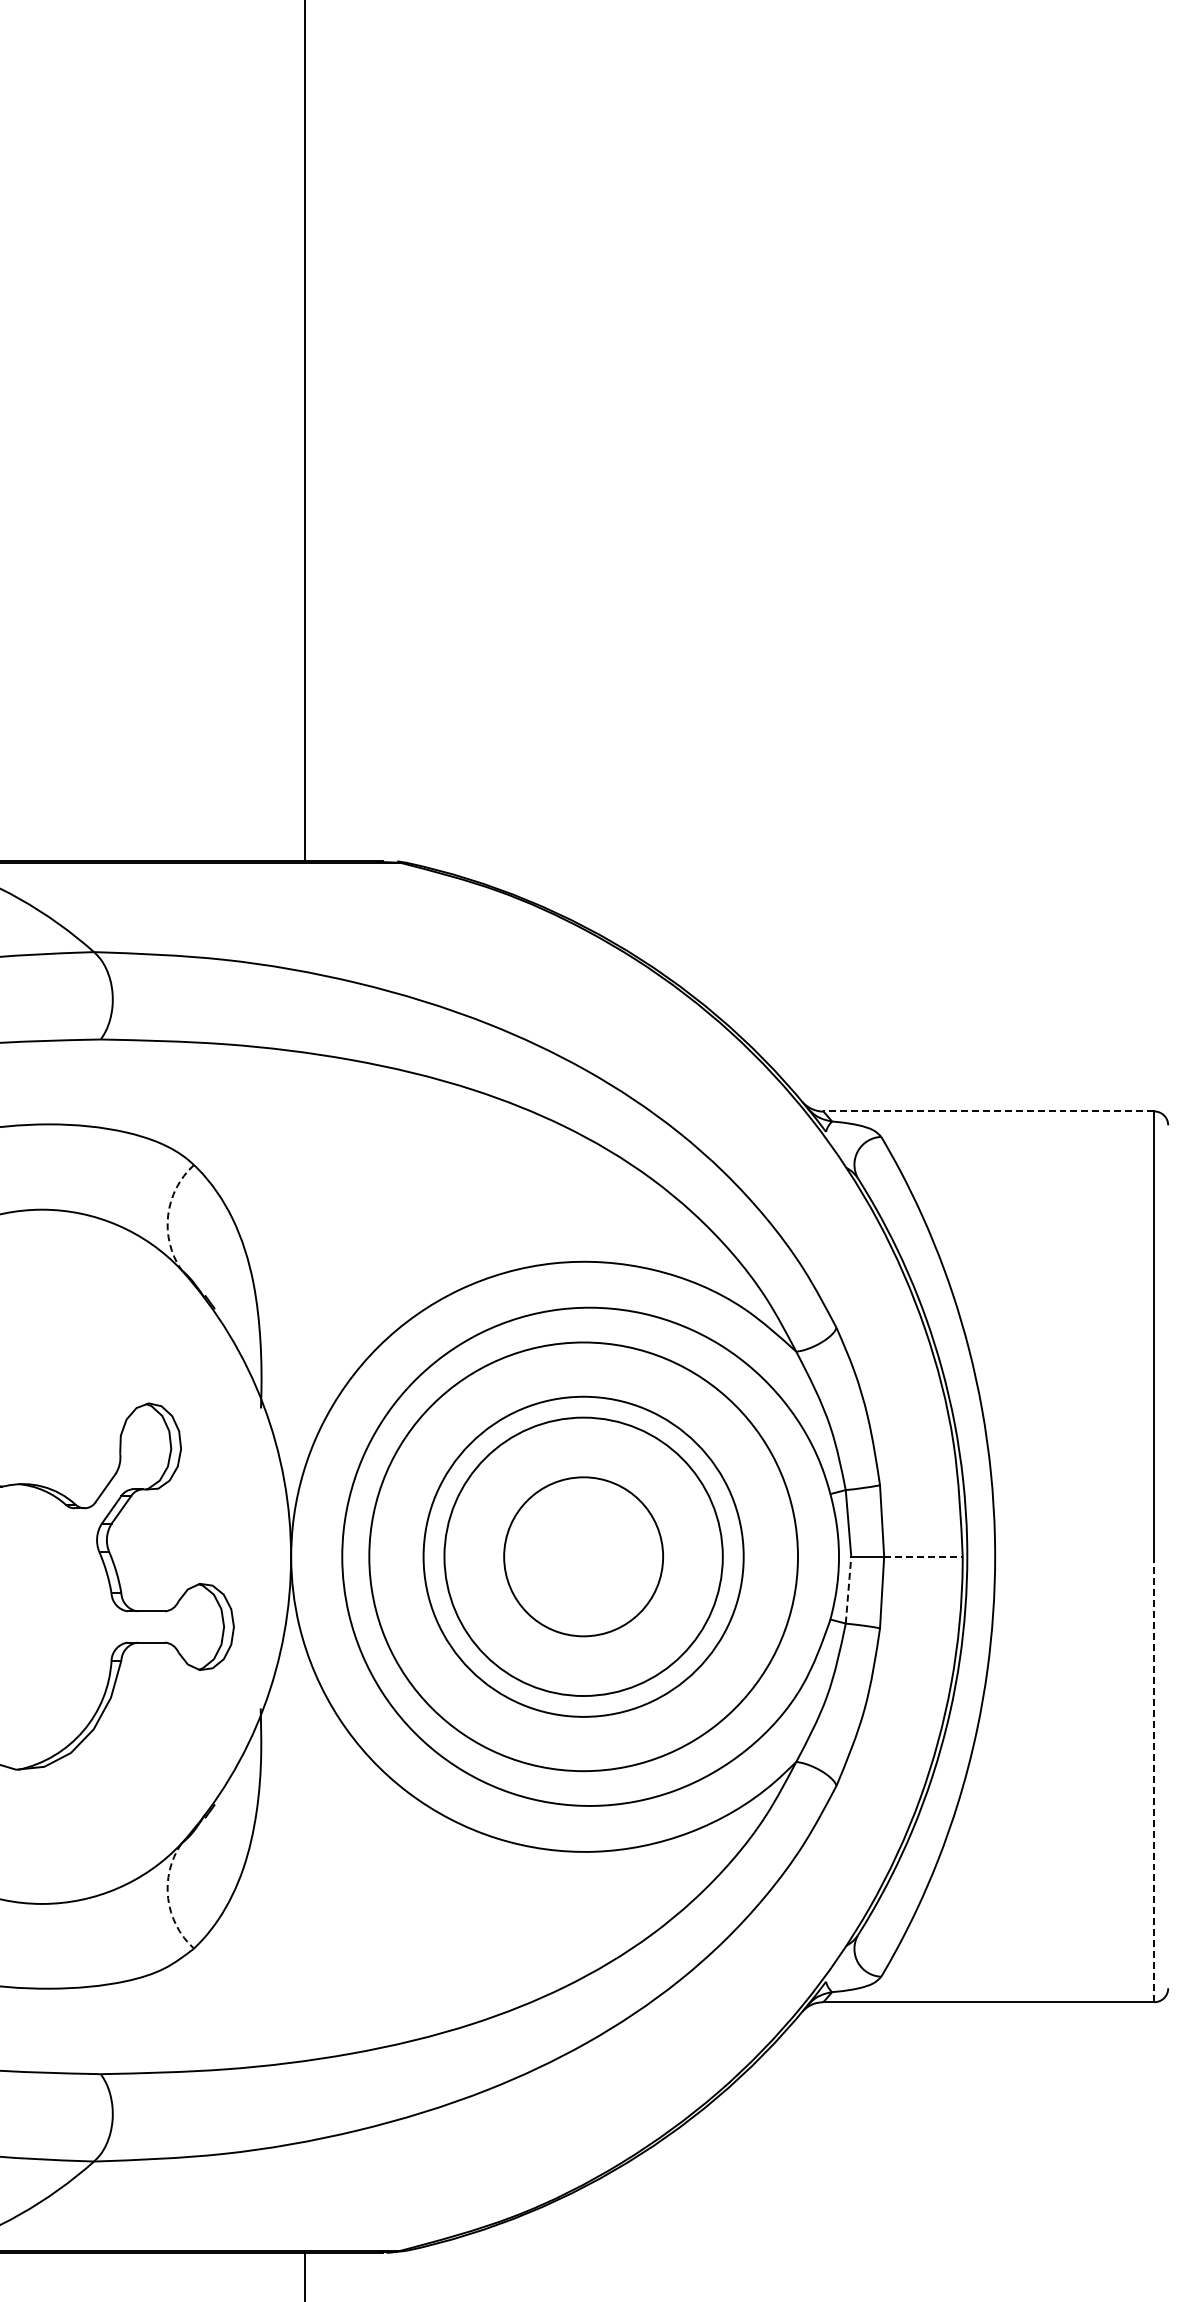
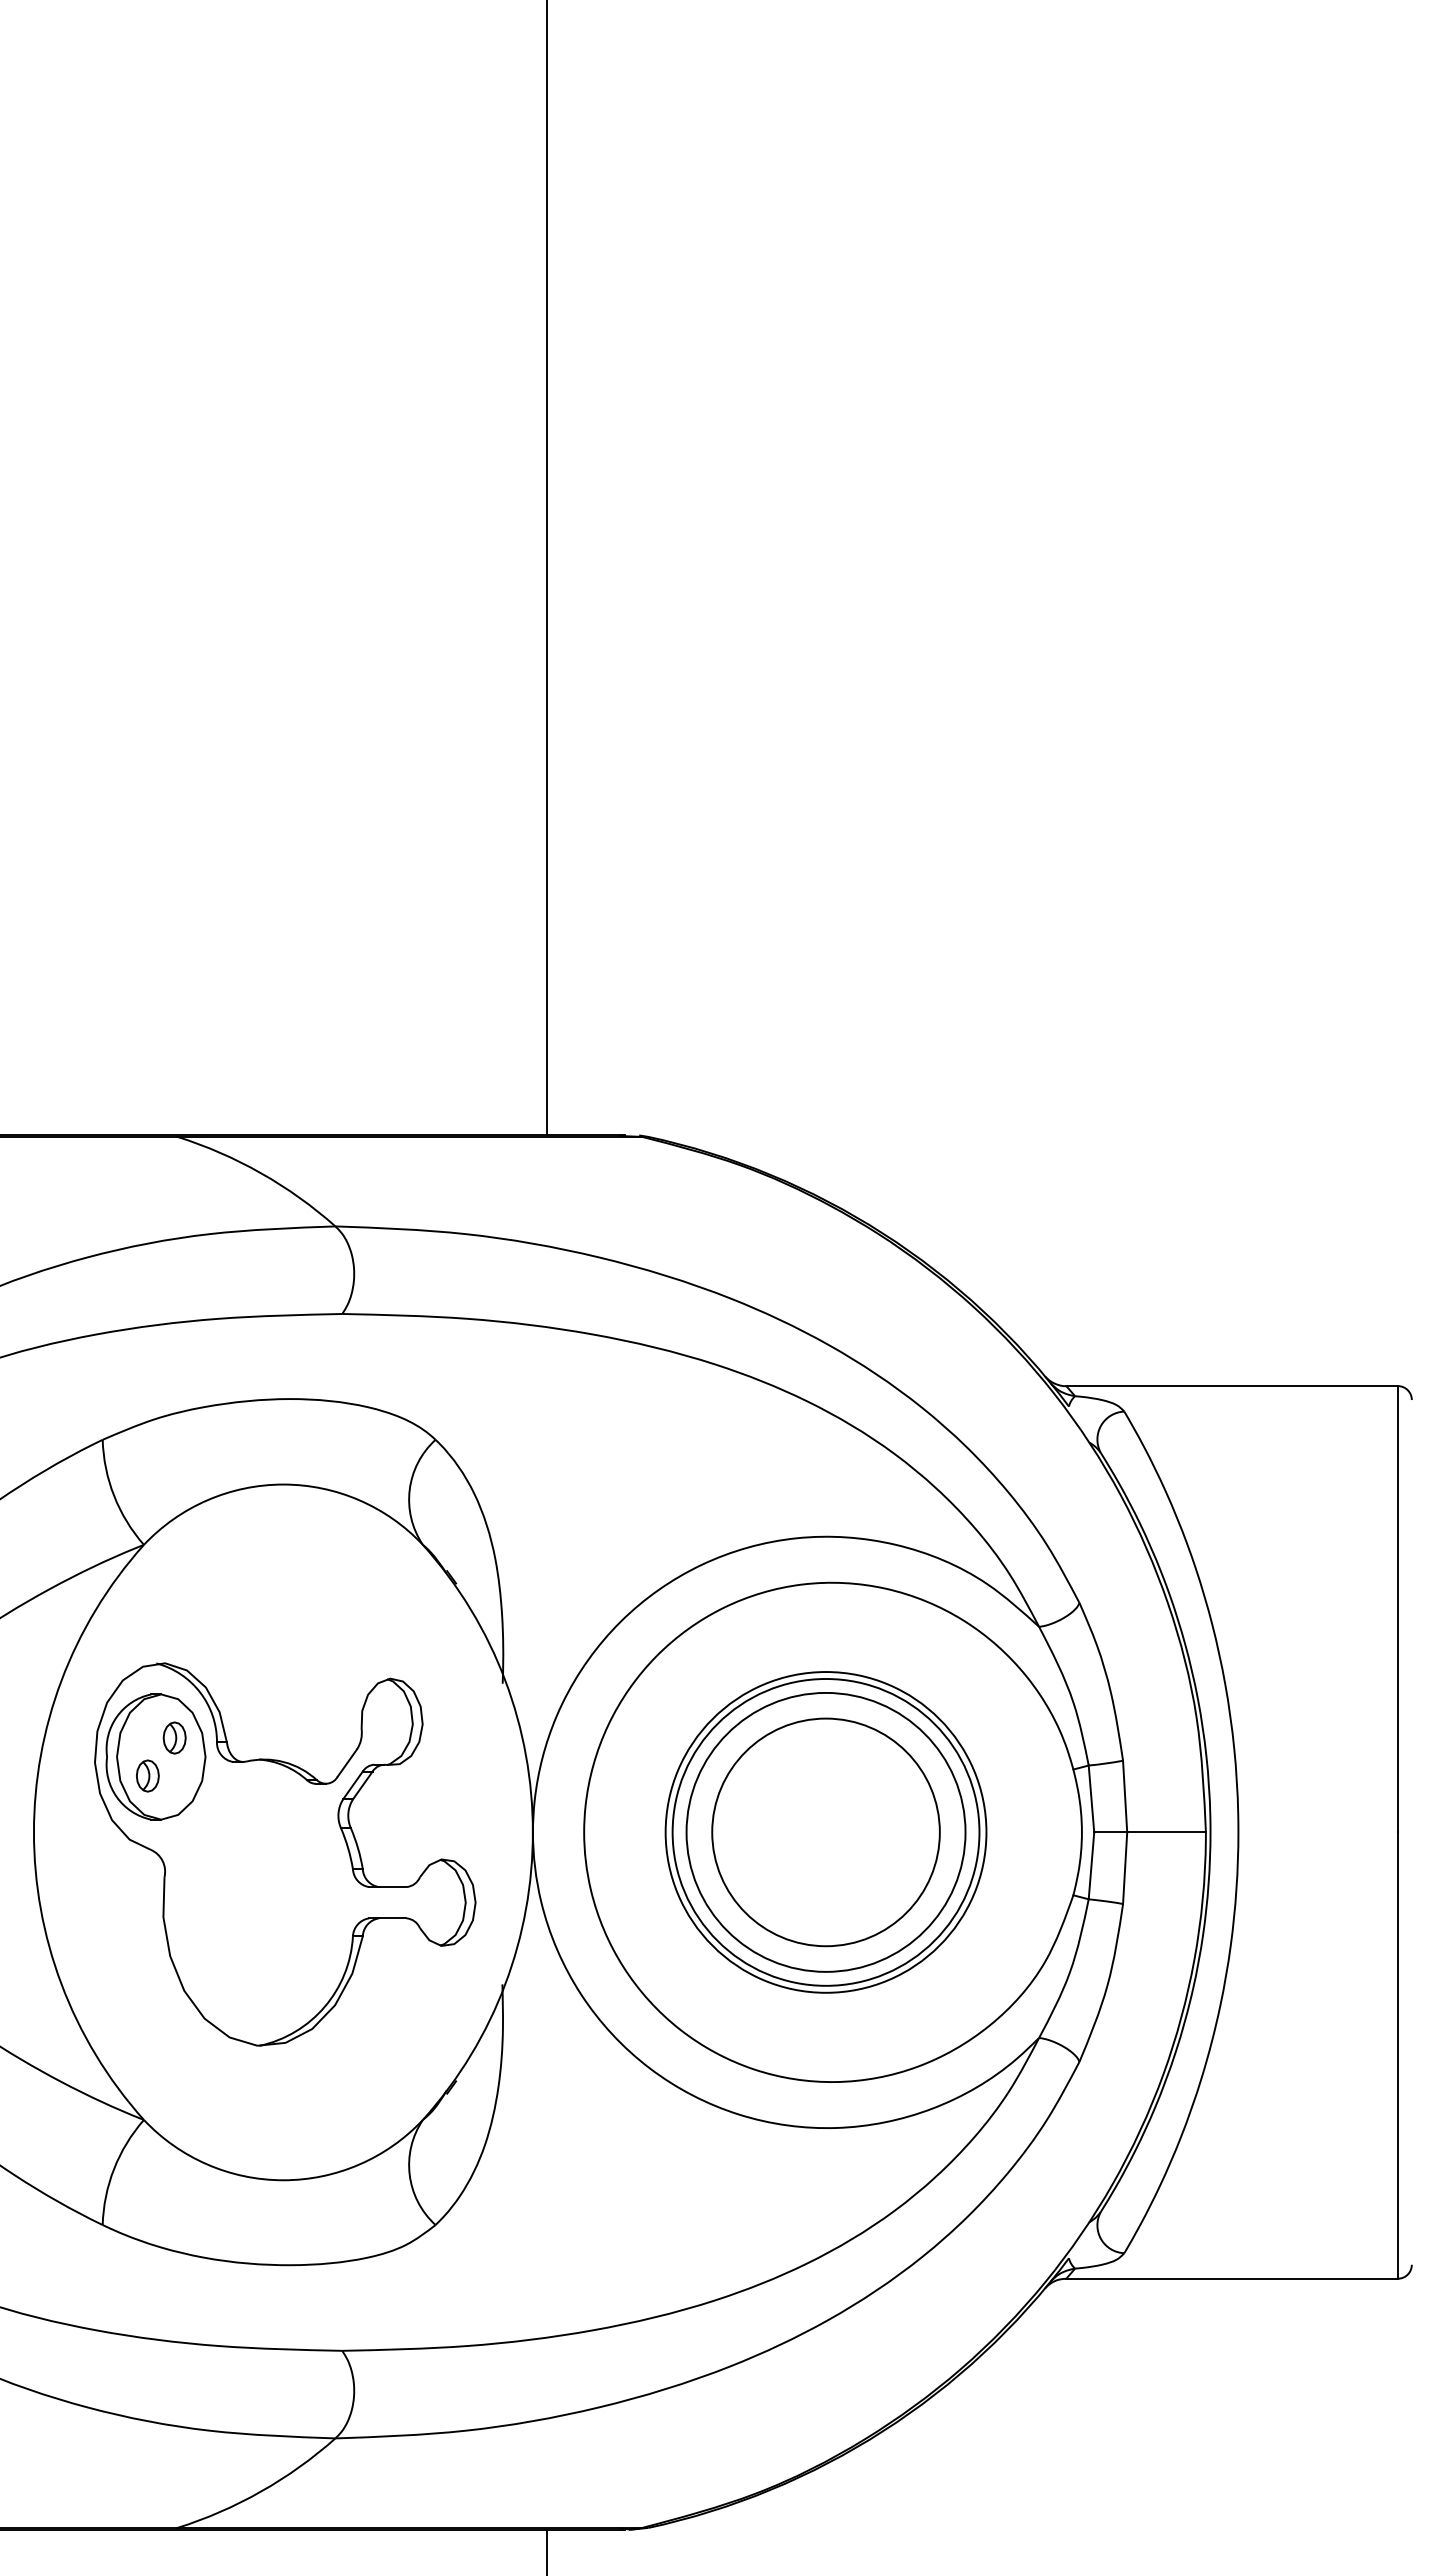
line: (989, 1111) -> (1232, 1386), dashed -> solid
arc: (167, 1214) -> (409, 1489), dashed -> solid
circle: (583, 1555) -> (825, 1831), size x0.71
circle: (583, 1556) -> (825, 1832), size x1.43
line: (924, 1556) -> (1167, 1832), dashed -> solid
line: (848, 1589) -> (1091, 1865), dashed -> solid
line: (1153, 1779) -> (1397, 2055), dashed -> solid
arc: (167, 1898) -> (409, 2174), dashed -> solid

